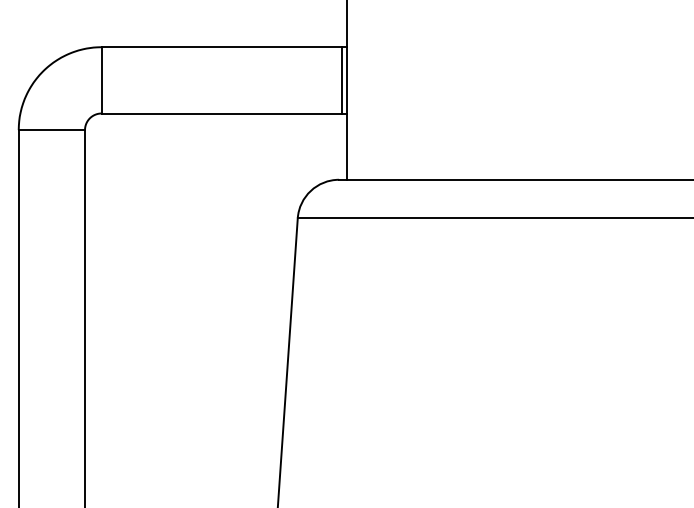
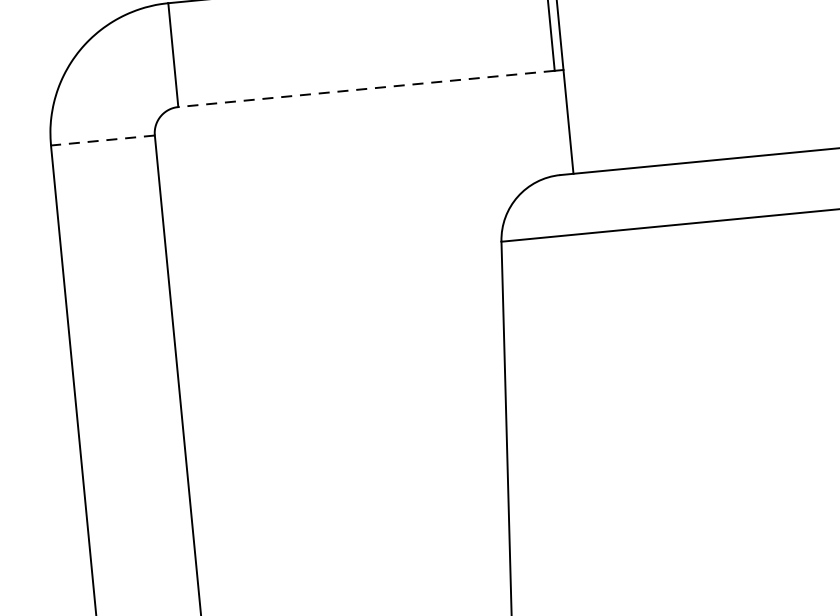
line: (221, 113) -> (366, 88), solid -> dashed
line: (51, 130) -> (102, 141), solid -> dashed

